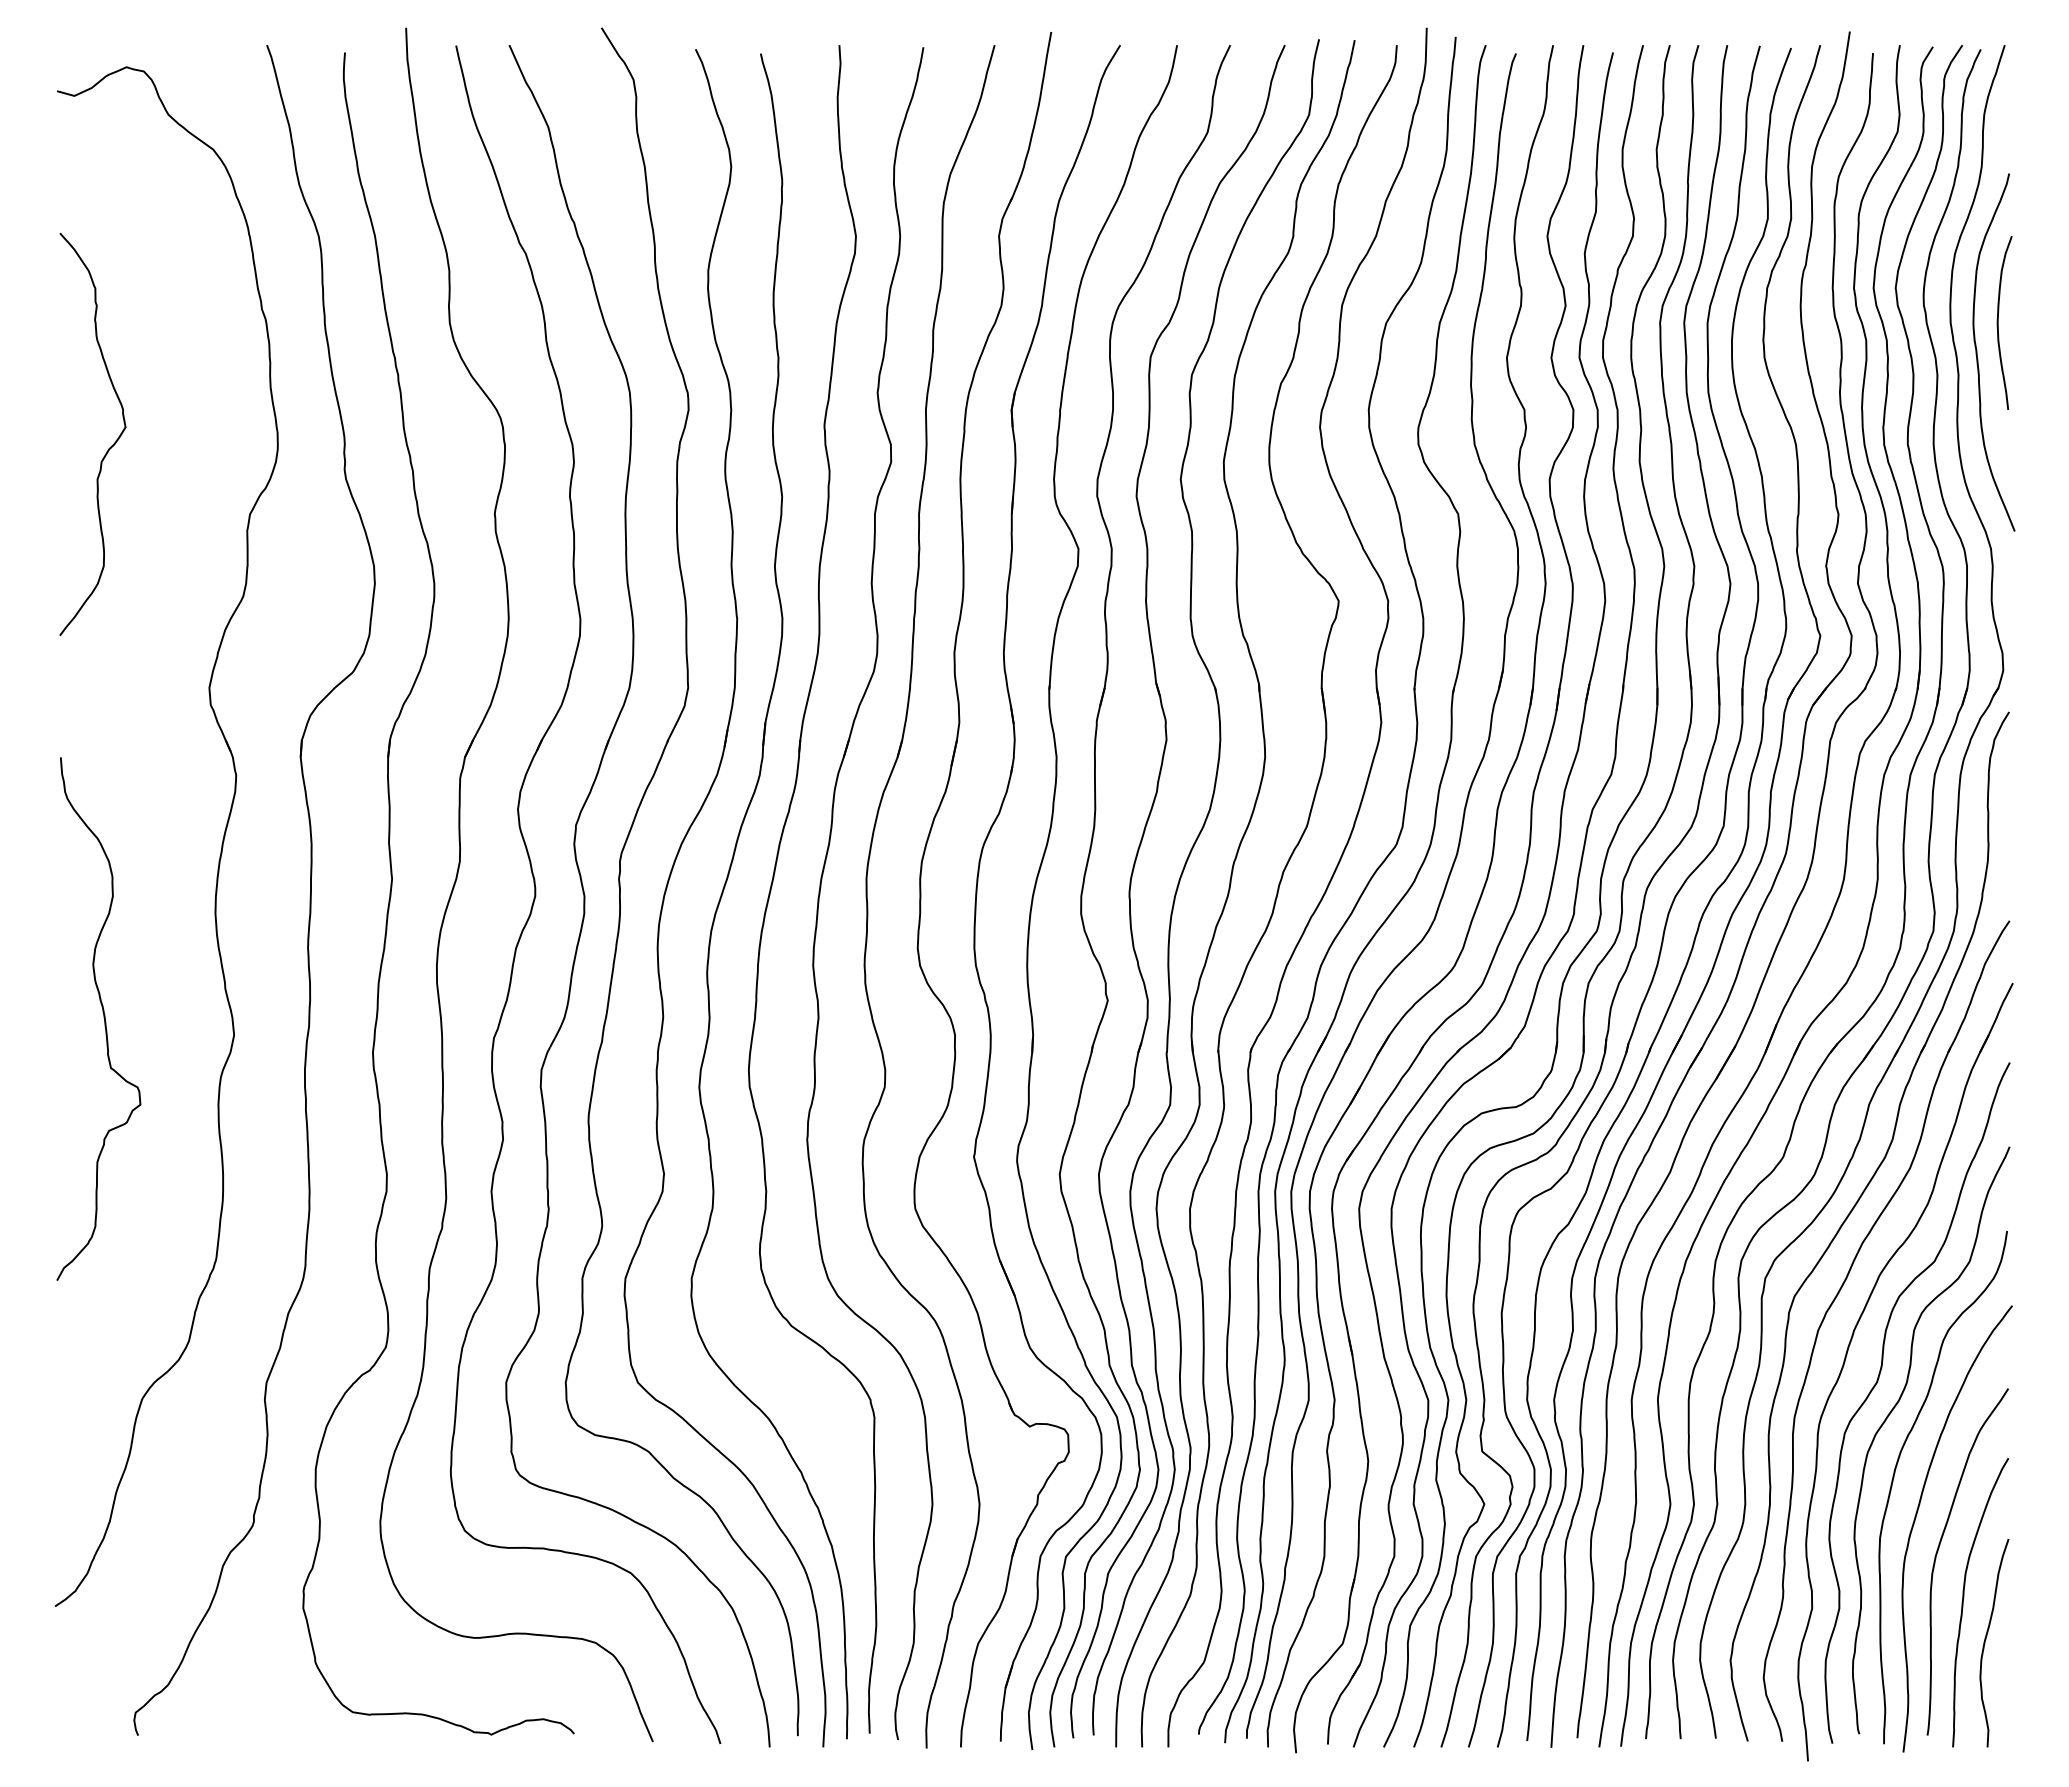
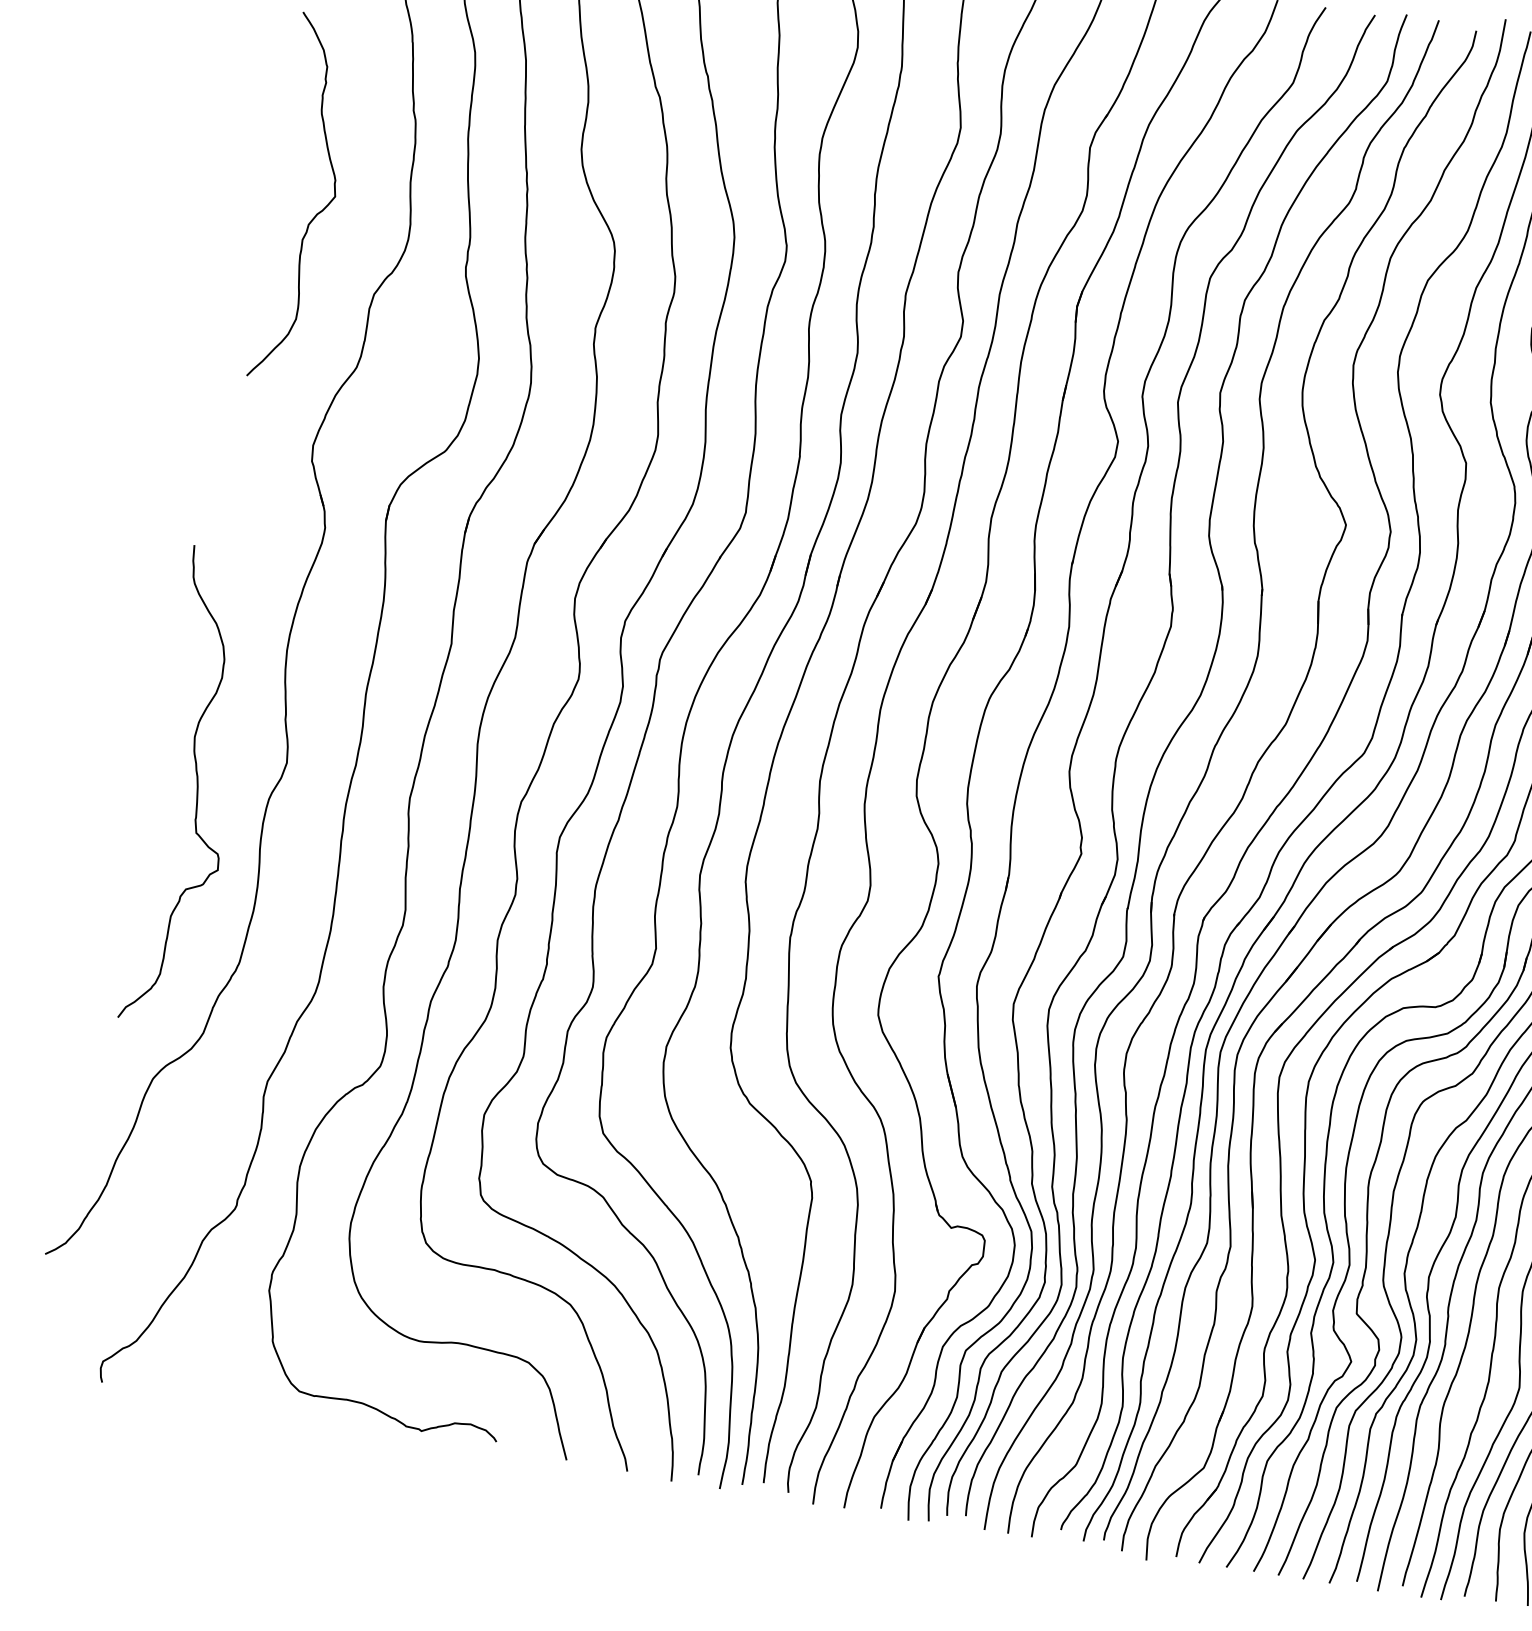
curve: (108, 448) -> (316, 213), moved
curve: (103, 1018) -> (196, 787), moved

